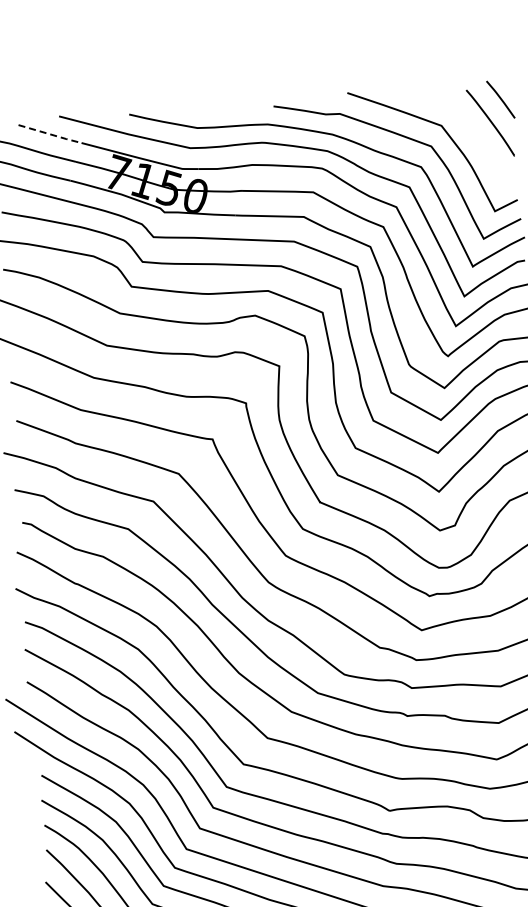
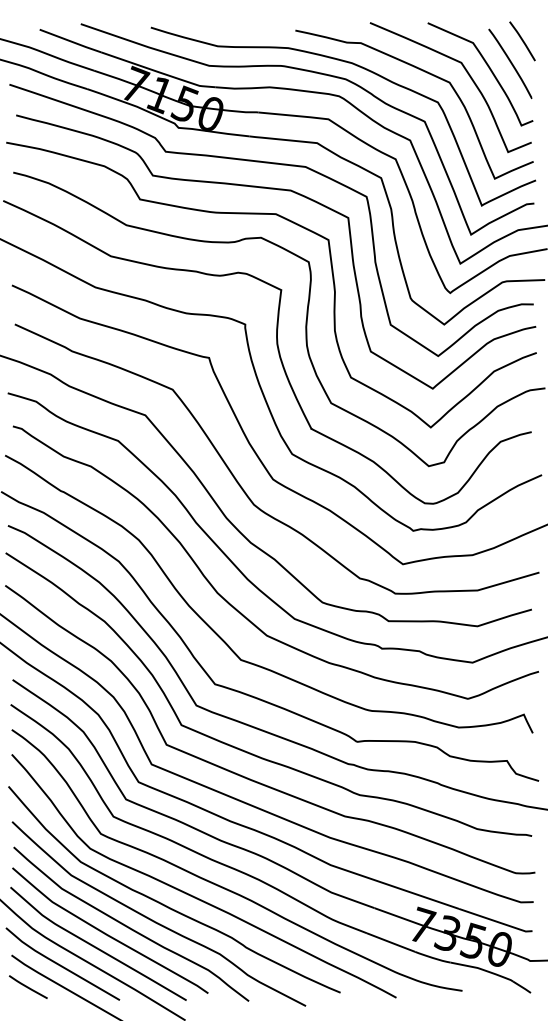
curve: (468, 129) -> (488, 68), added
line: (51, 134) -> (71, 41), dashed -> solid

